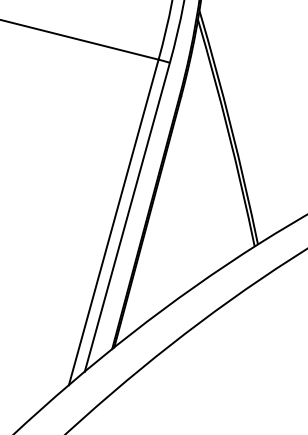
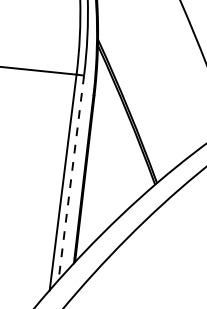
line: (127, 218) -> (71, 178), solid -> dashed

